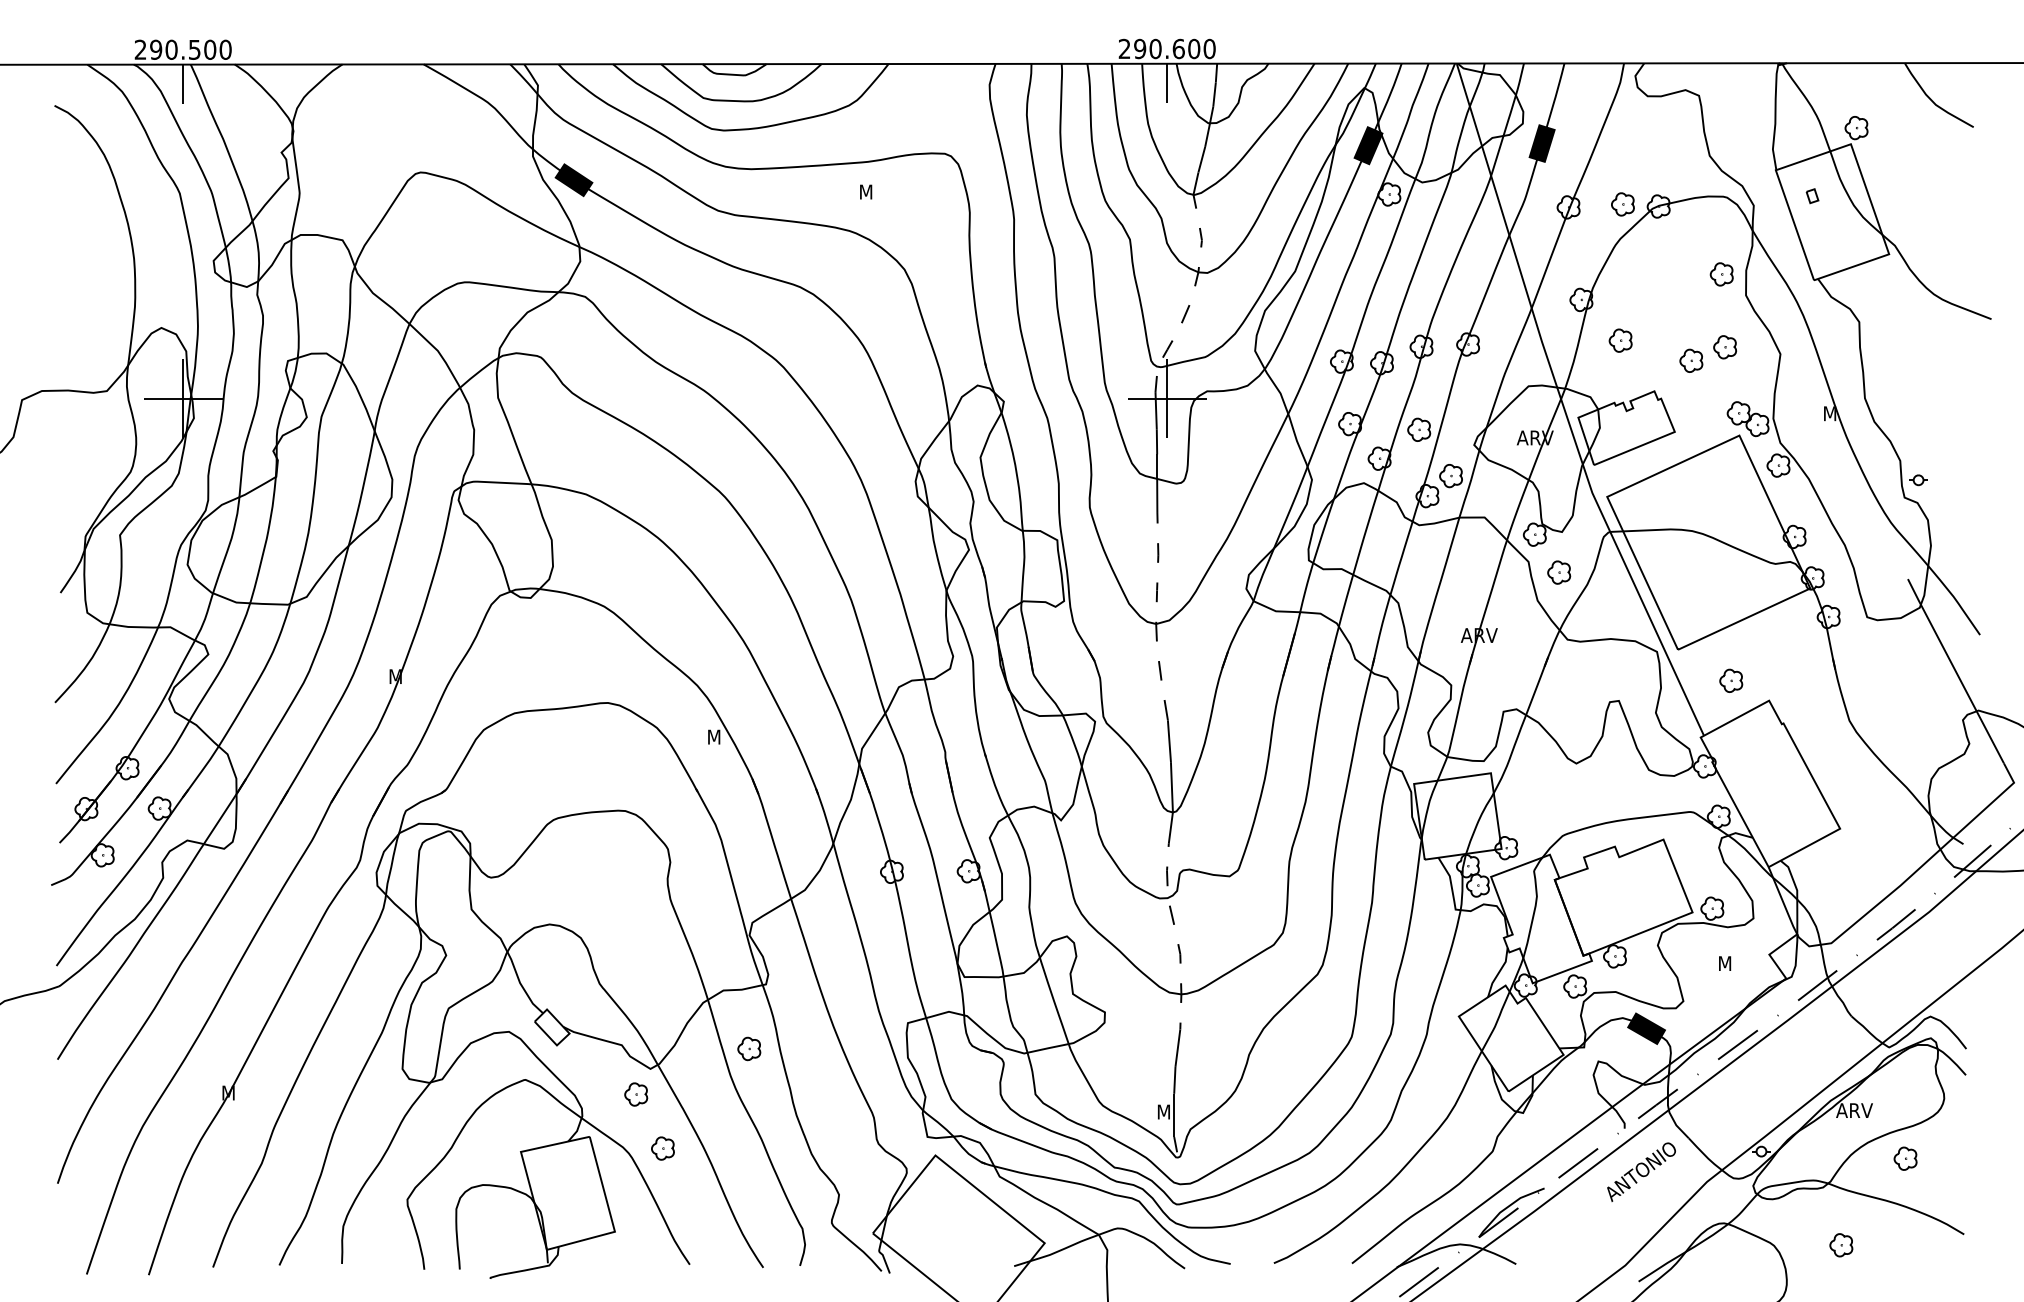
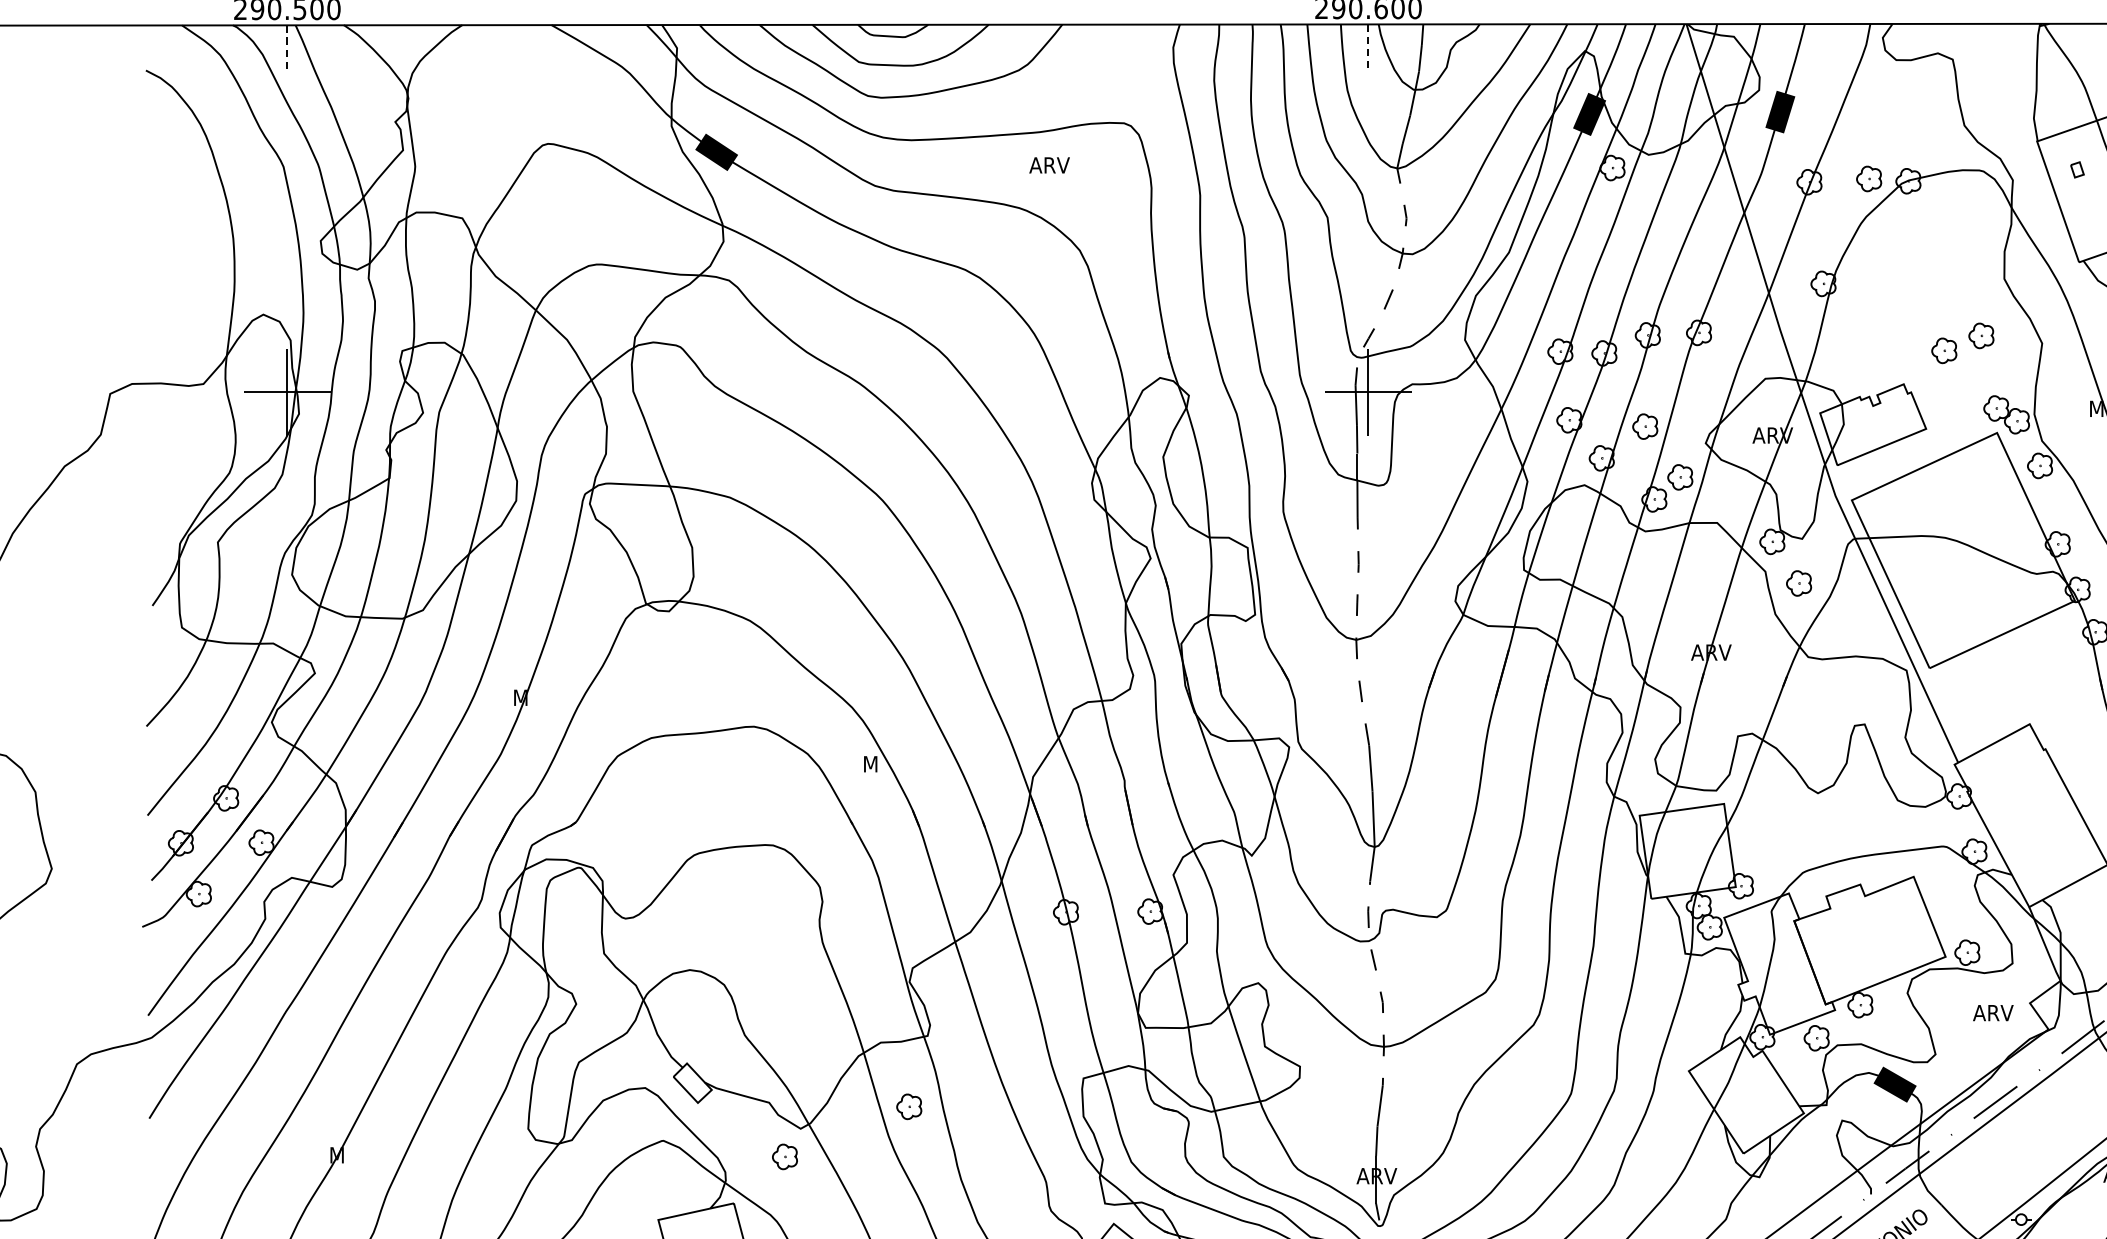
line: (1167, 83) -> (1368, 46), solid -> dashed
line: (183, 84) -> (287, 47), solid -> dashed
text: (876, 191) -> (1049, 164), M -> ARV
part: (1721, 274) -> (1977, 255), removed
part: (1620, 340) -> (1866, 328), removed
part: (1731, 680) -> (1988, 702), removed
text: (1735, 963) -> (1992, 1012), M -> ARV
text: (1174, 1111) -> (1376, 1175), M -> ARV
part: (662, 1148) -> (813, 1216), removed

